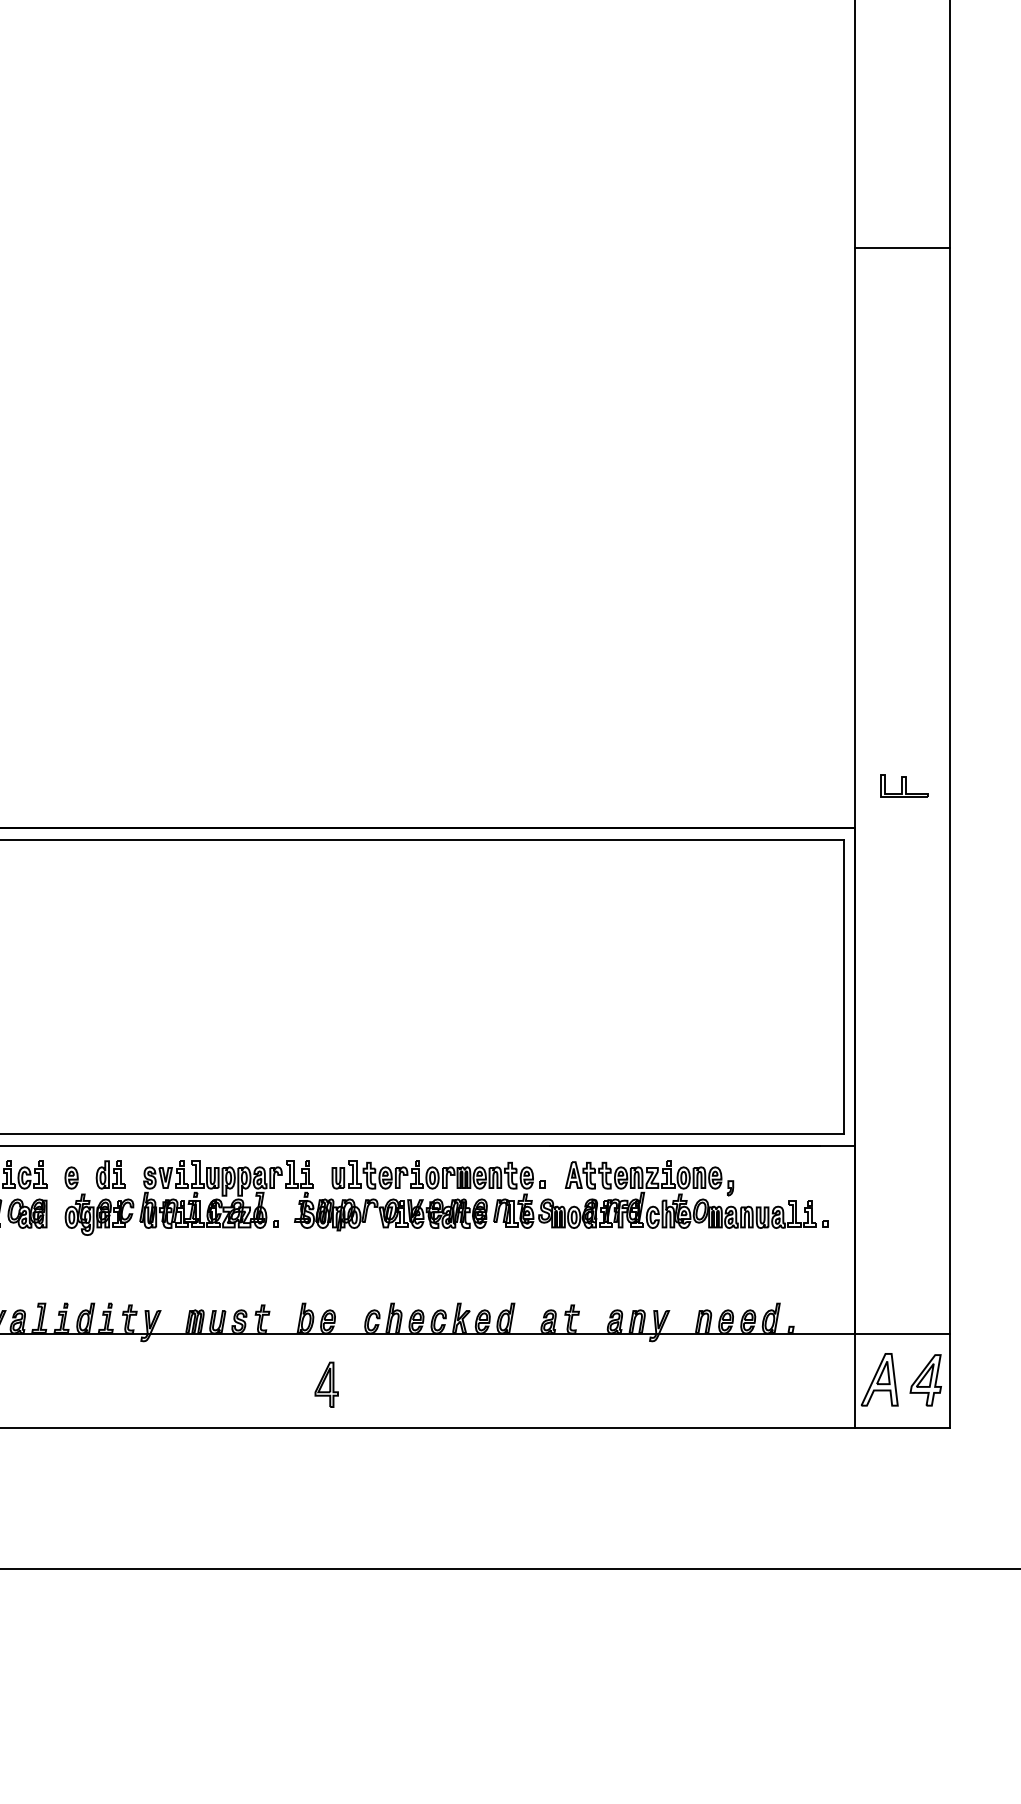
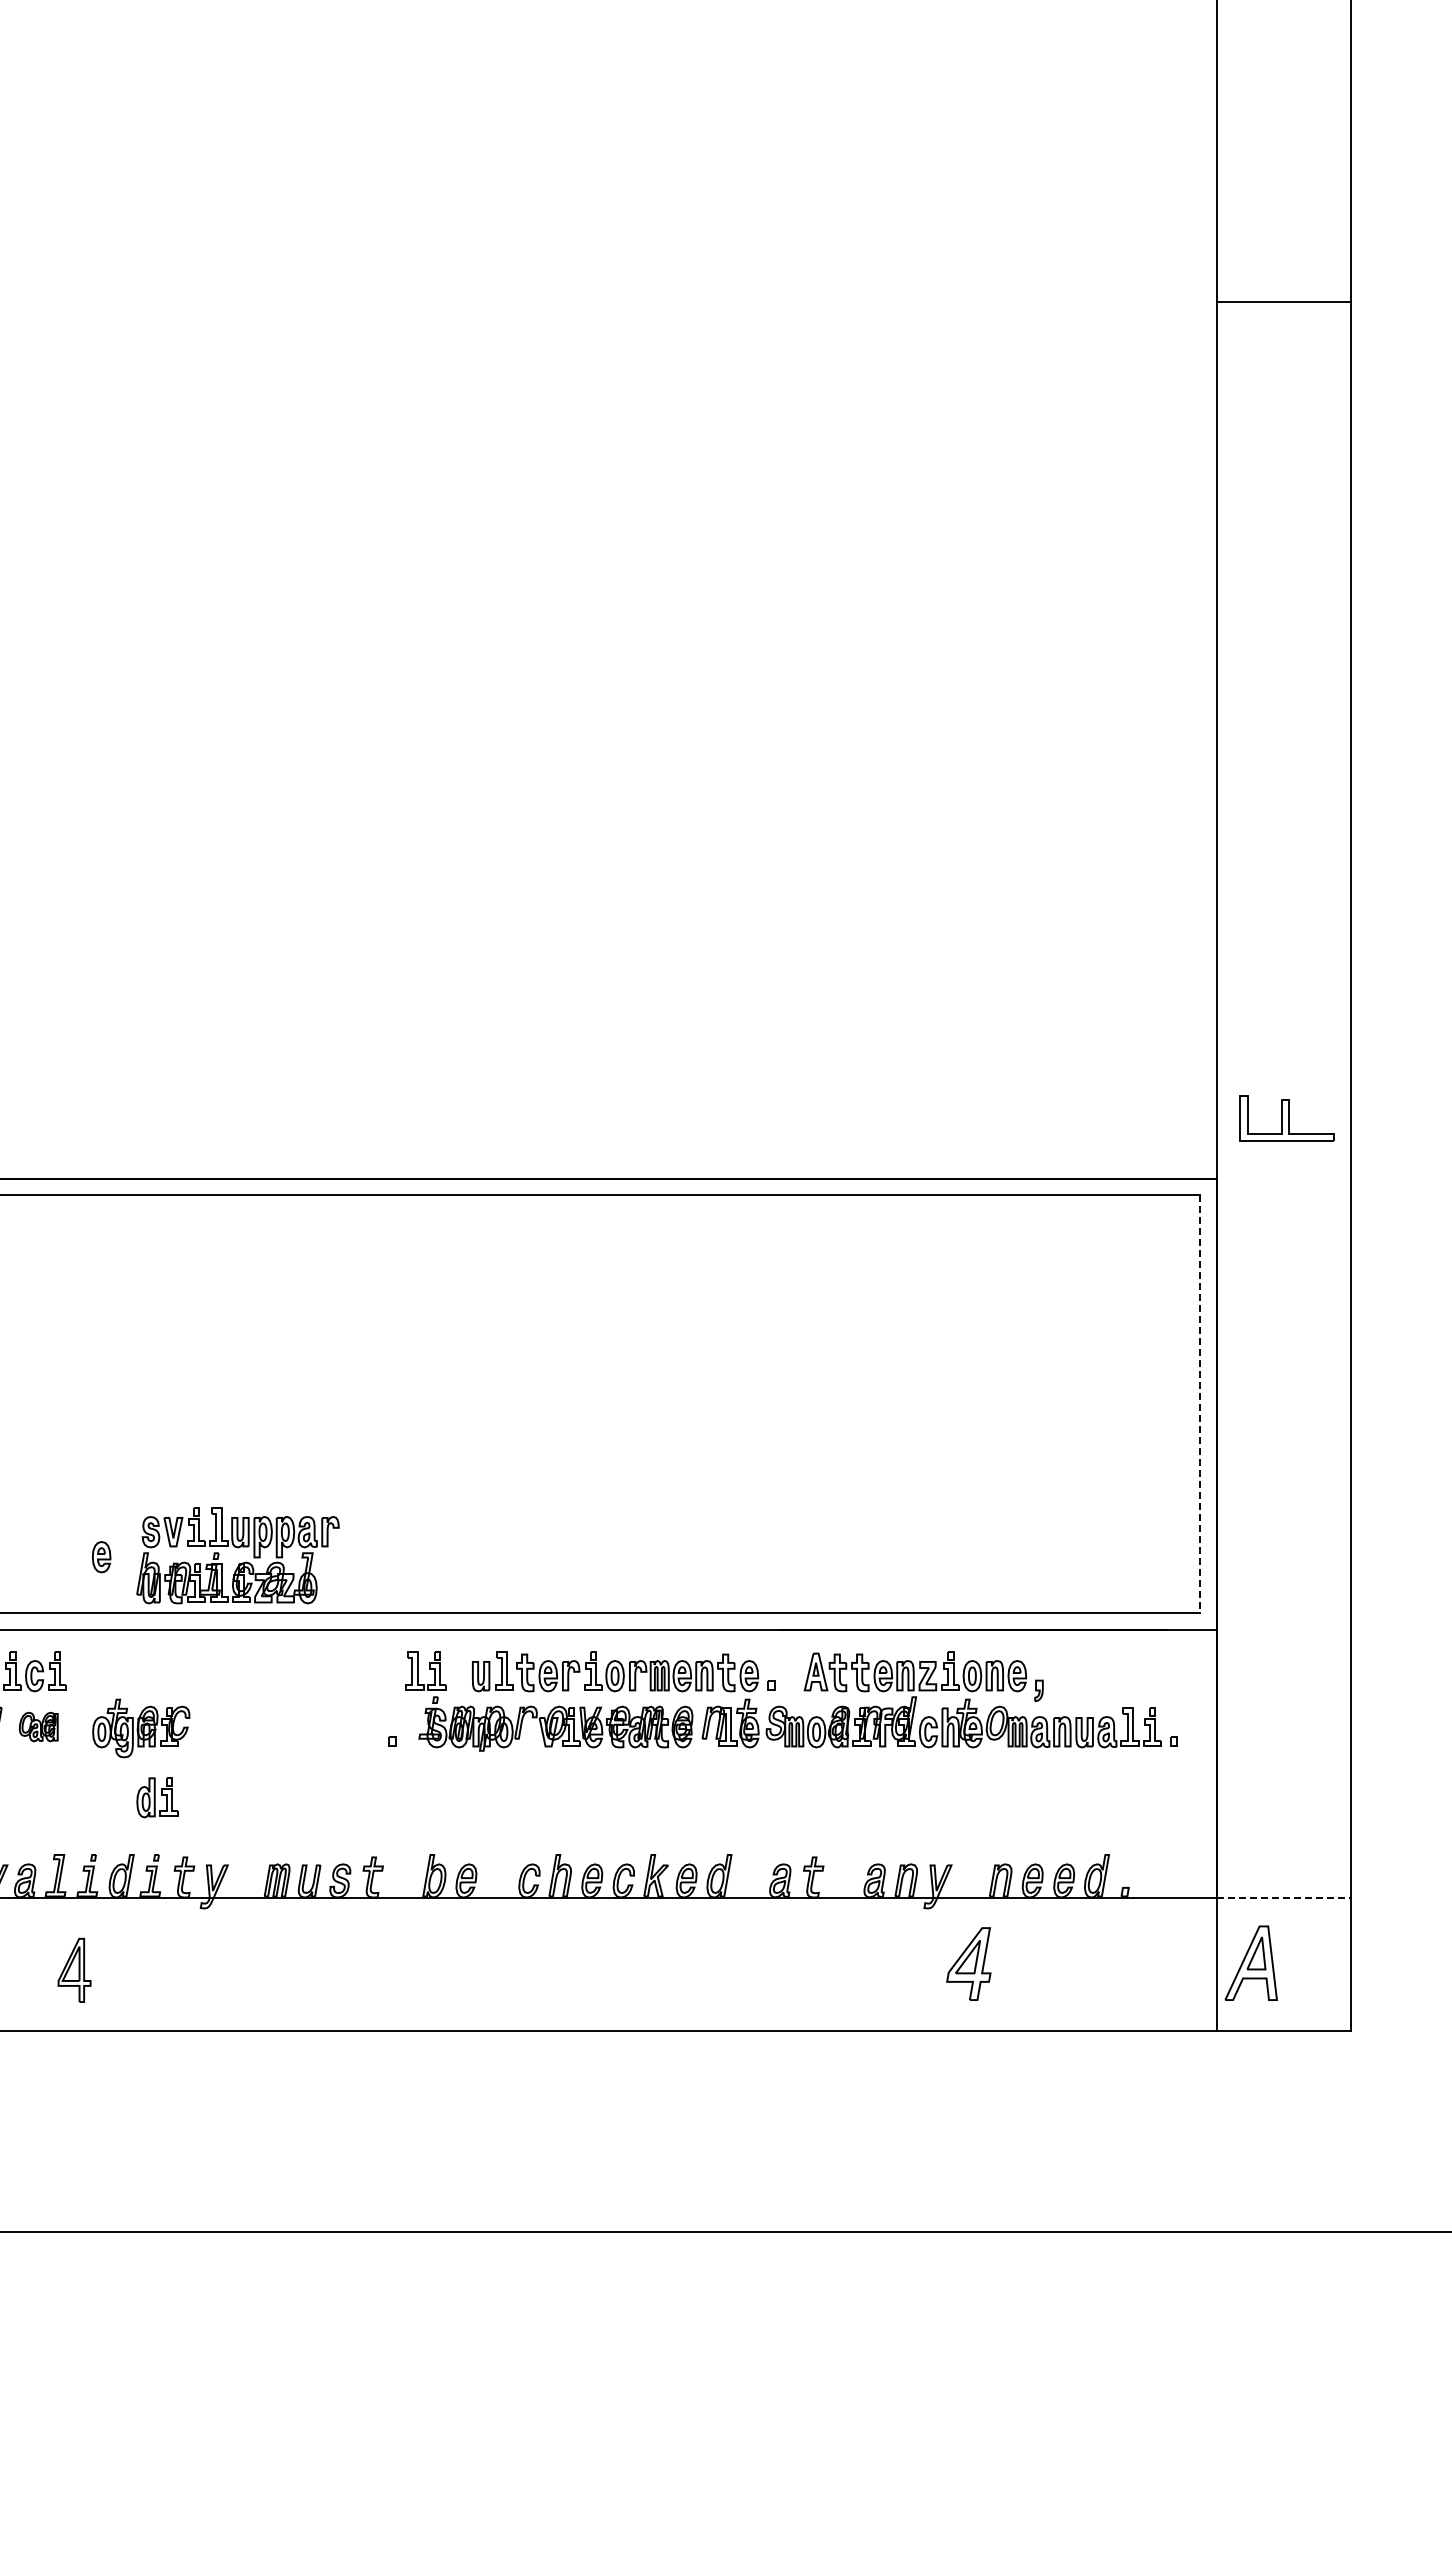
line: (902, 248) -> (1283, 301), moved
part: (904, 786) -> (1286, 1118), size x1.4
line: (844, 987) -> (1200, 1404), solid -> dashed
part: (110, 1174) -> (157, 1797), moved
part: (71, 1178) -> (101, 1557), moved
part: (210, 1189) -> (237, 1548), moved
part: (27, 1213) -> (38, 1726), size x0.7
line: (902, 1333) -> (1283, 1897), solid -> dashed
part: (925, 1379) -> (968, 1963), moved
part: (326, 1384) -> (74, 1969), moved

